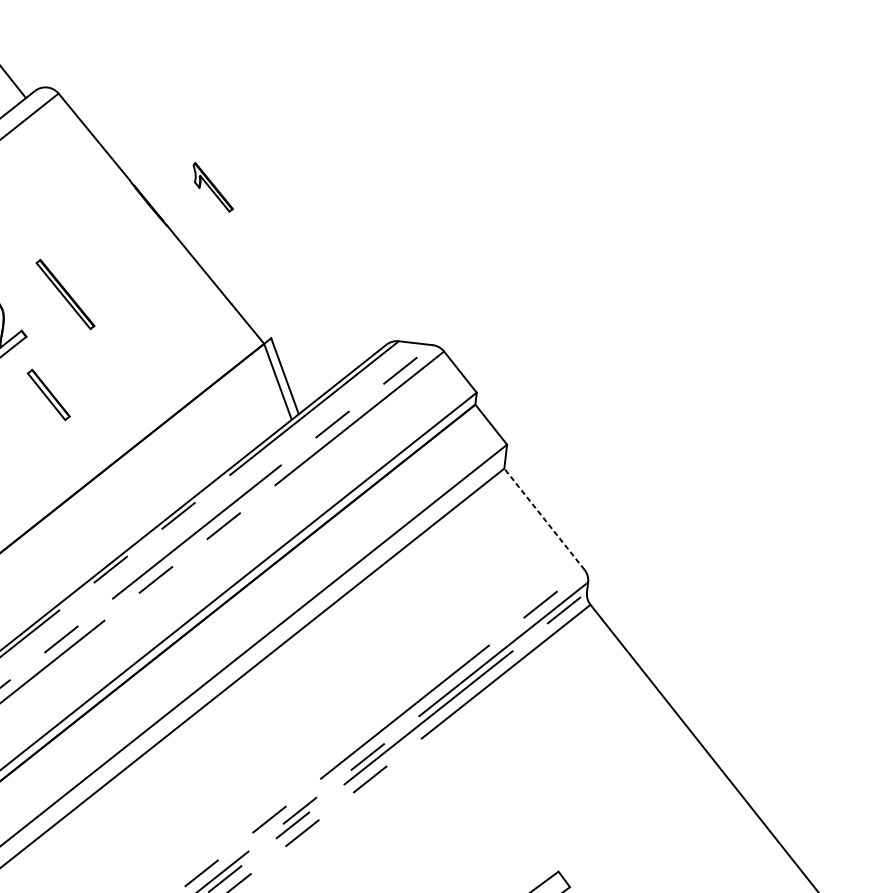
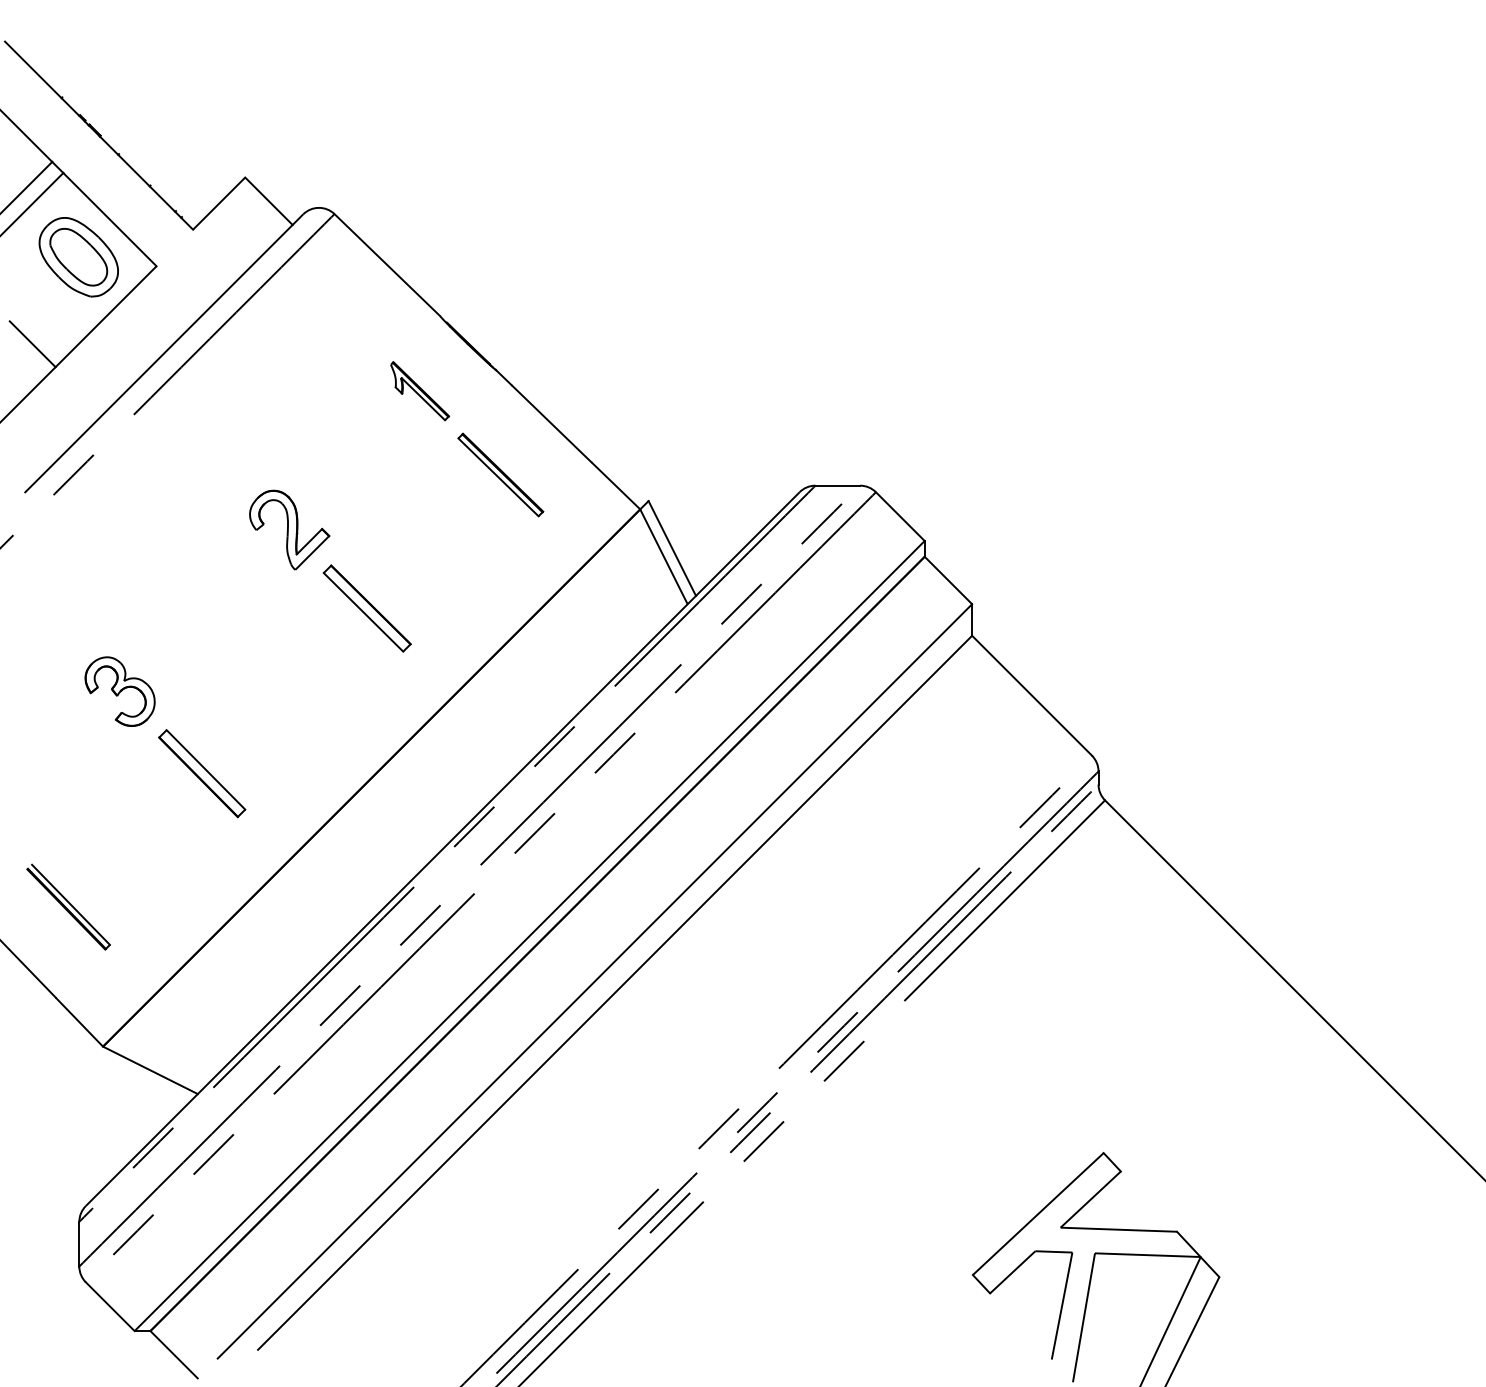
part: (213, 187) -> (420, 391), moved
part: (65, 294) -> (500, 474), moved
part: (48, 394) -> (366, 608), size x1.43
line: (544, 519) -> (1032, 695), dashed -> solid

